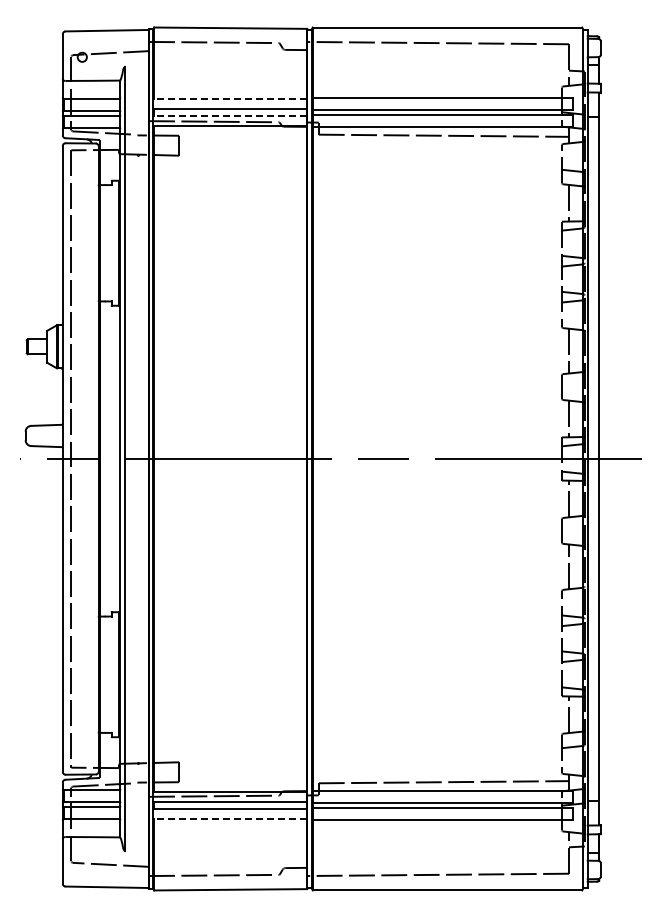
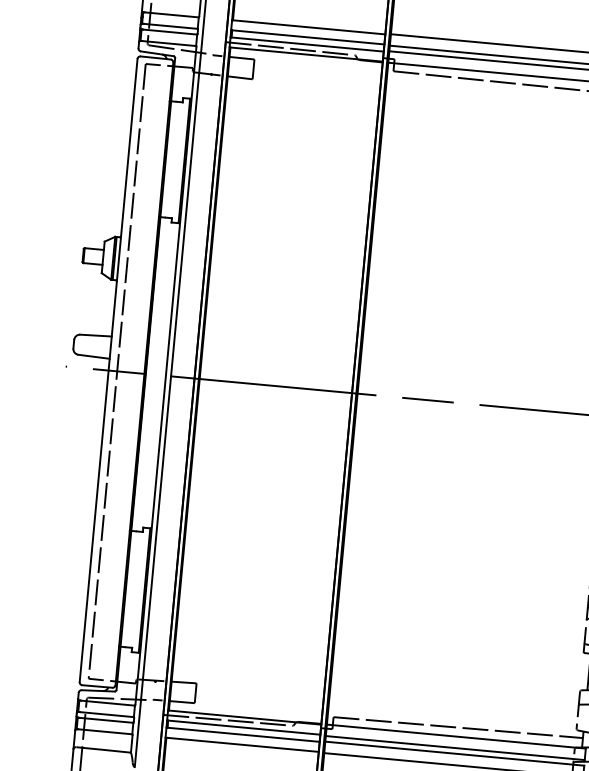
line: (230, 98) -> (308, 27), dashed -> solid
line: (230, 115) -> (307, 44), dashed -> solid
line: (230, 819) -> (242, 745), dashed -> solid

